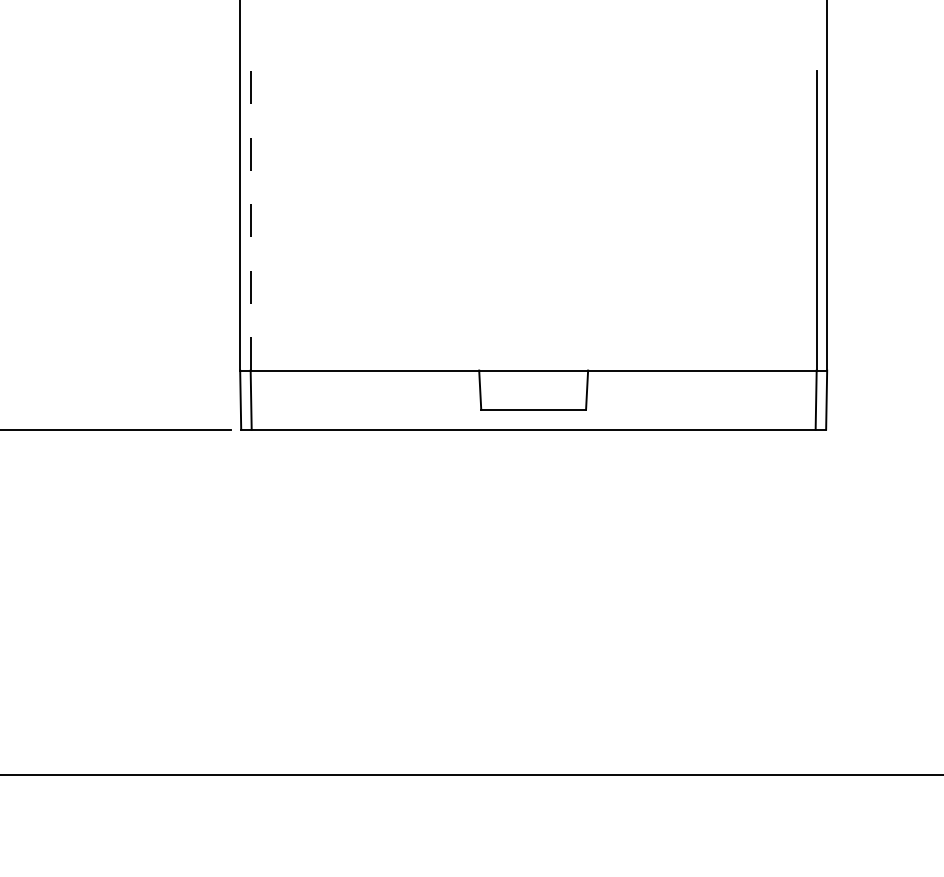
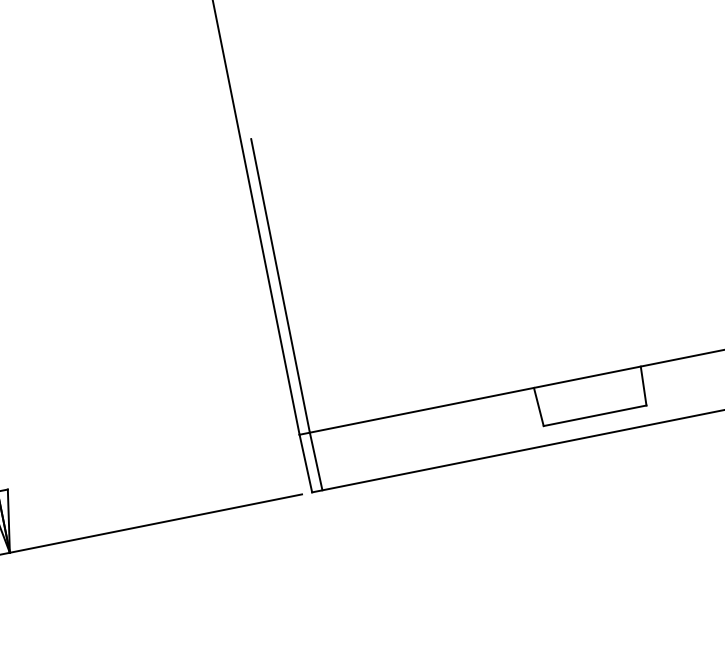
line: (250, 220) -> (280, 285), dashed -> solid

